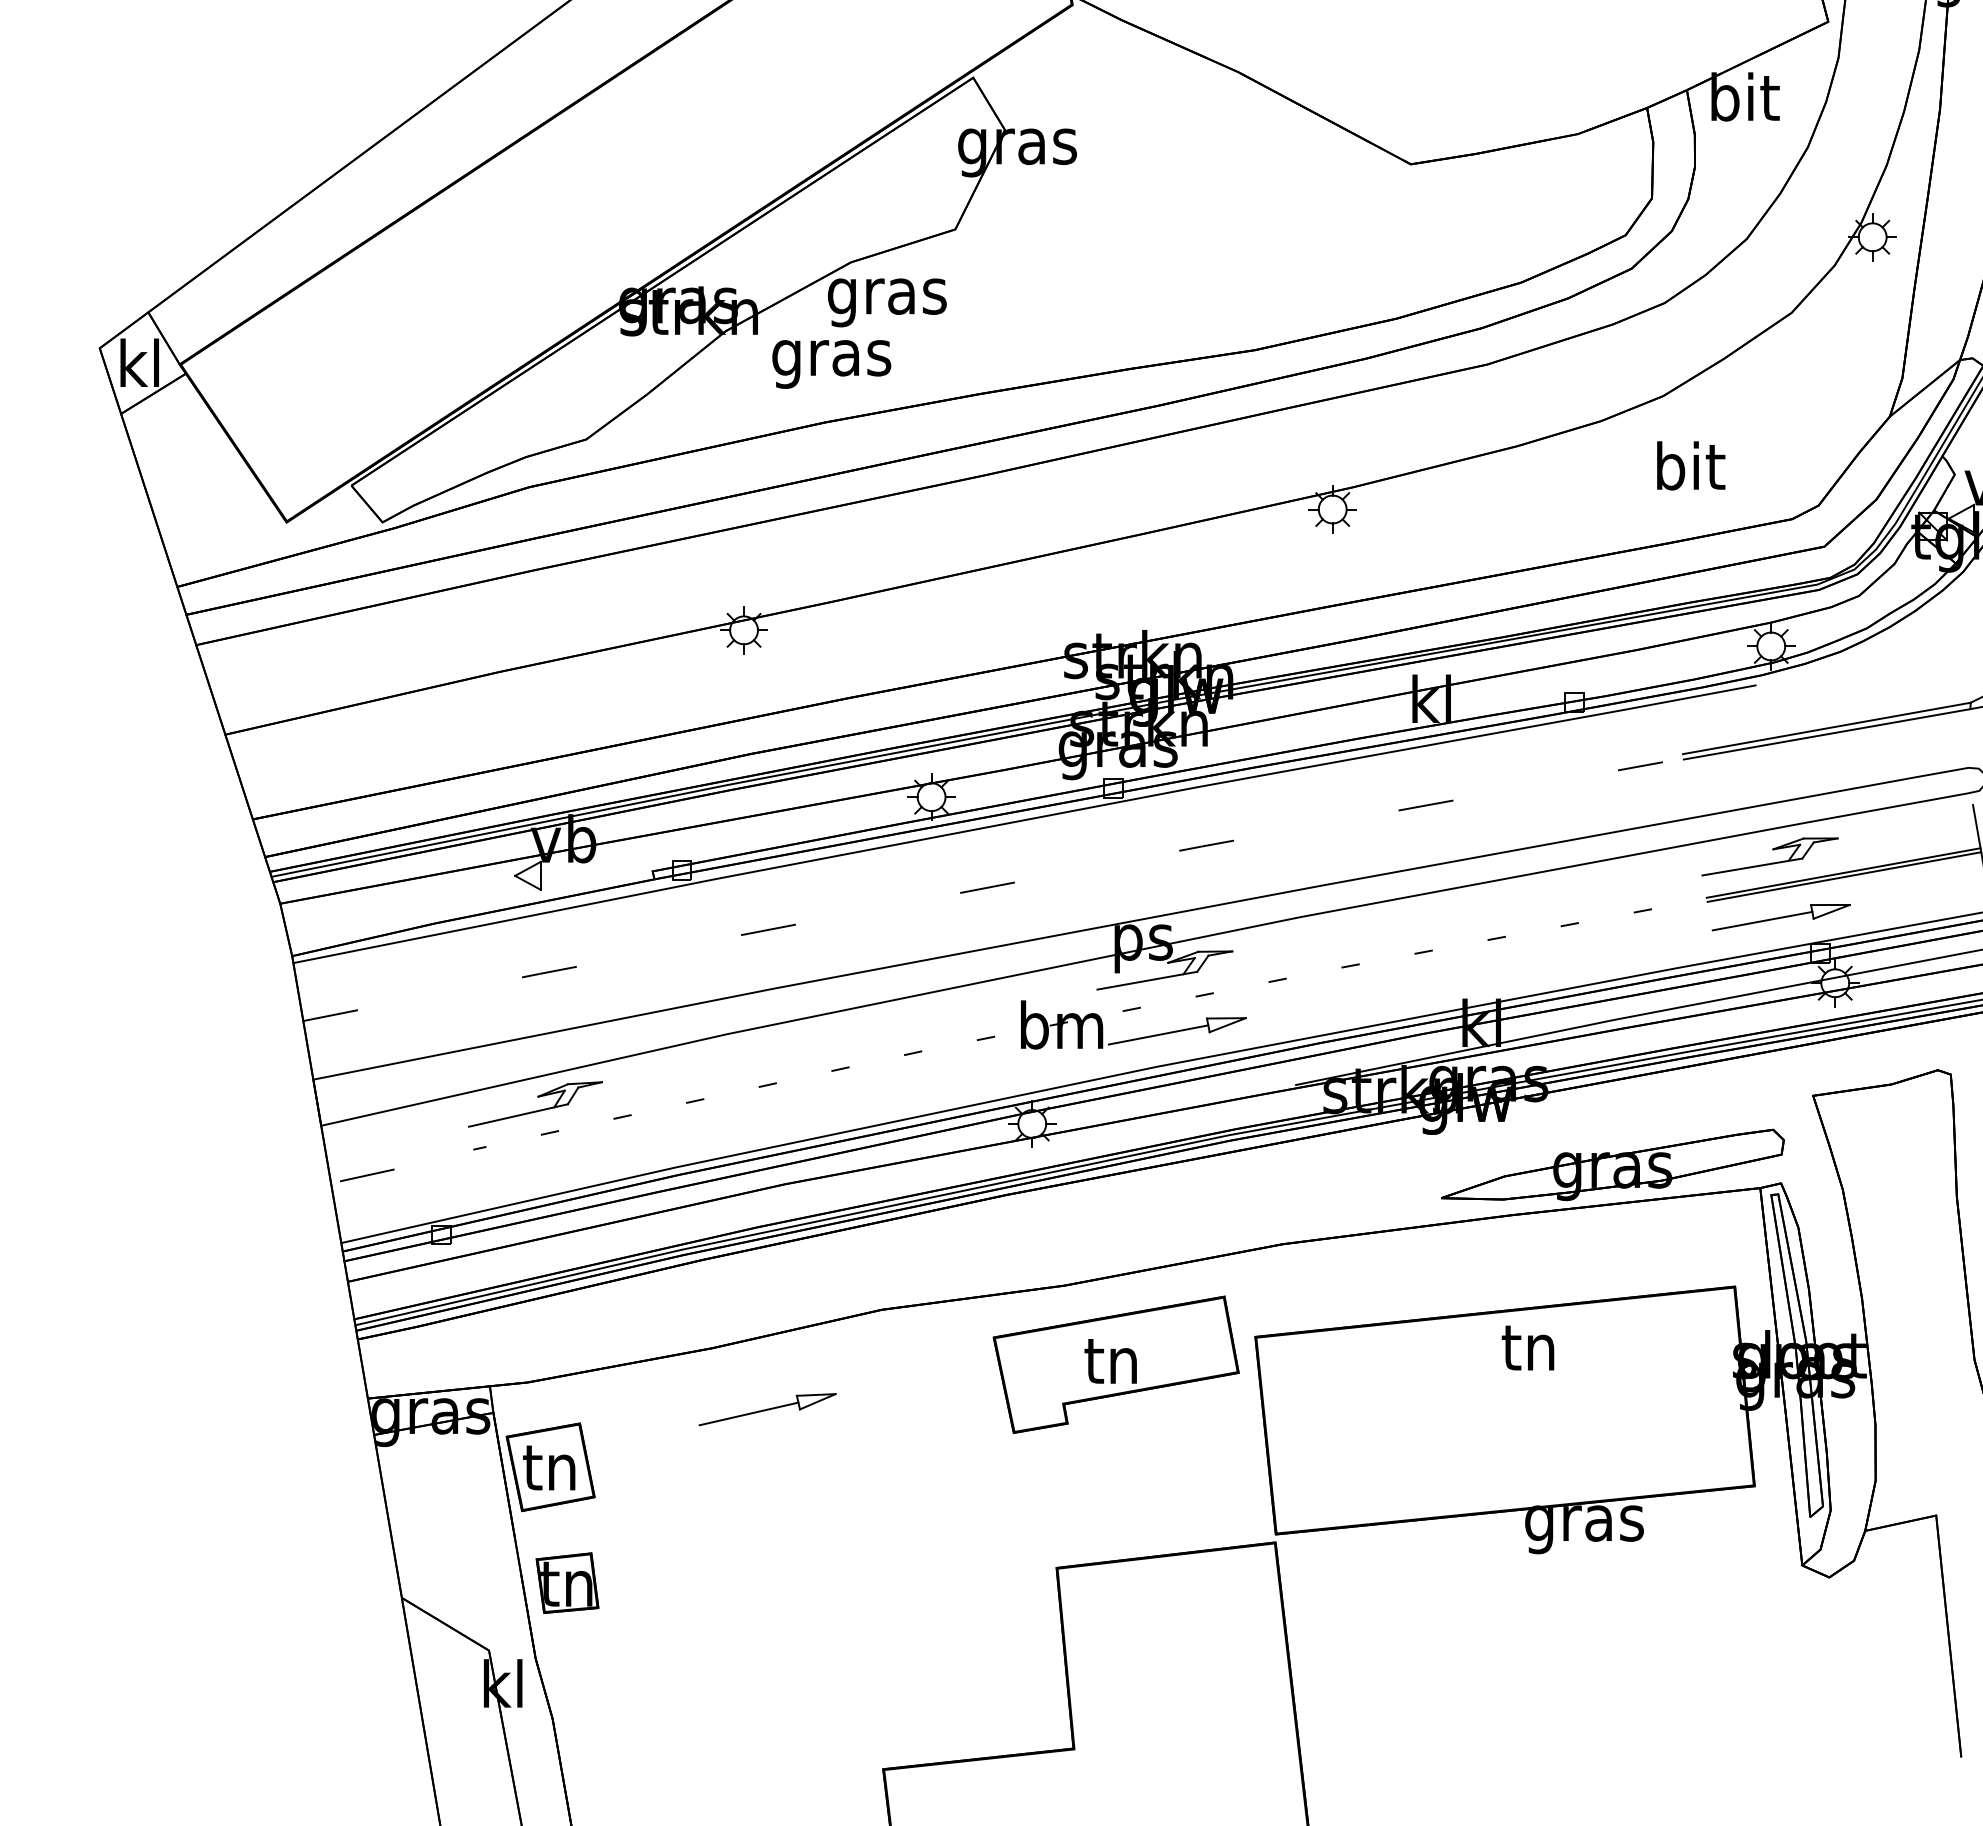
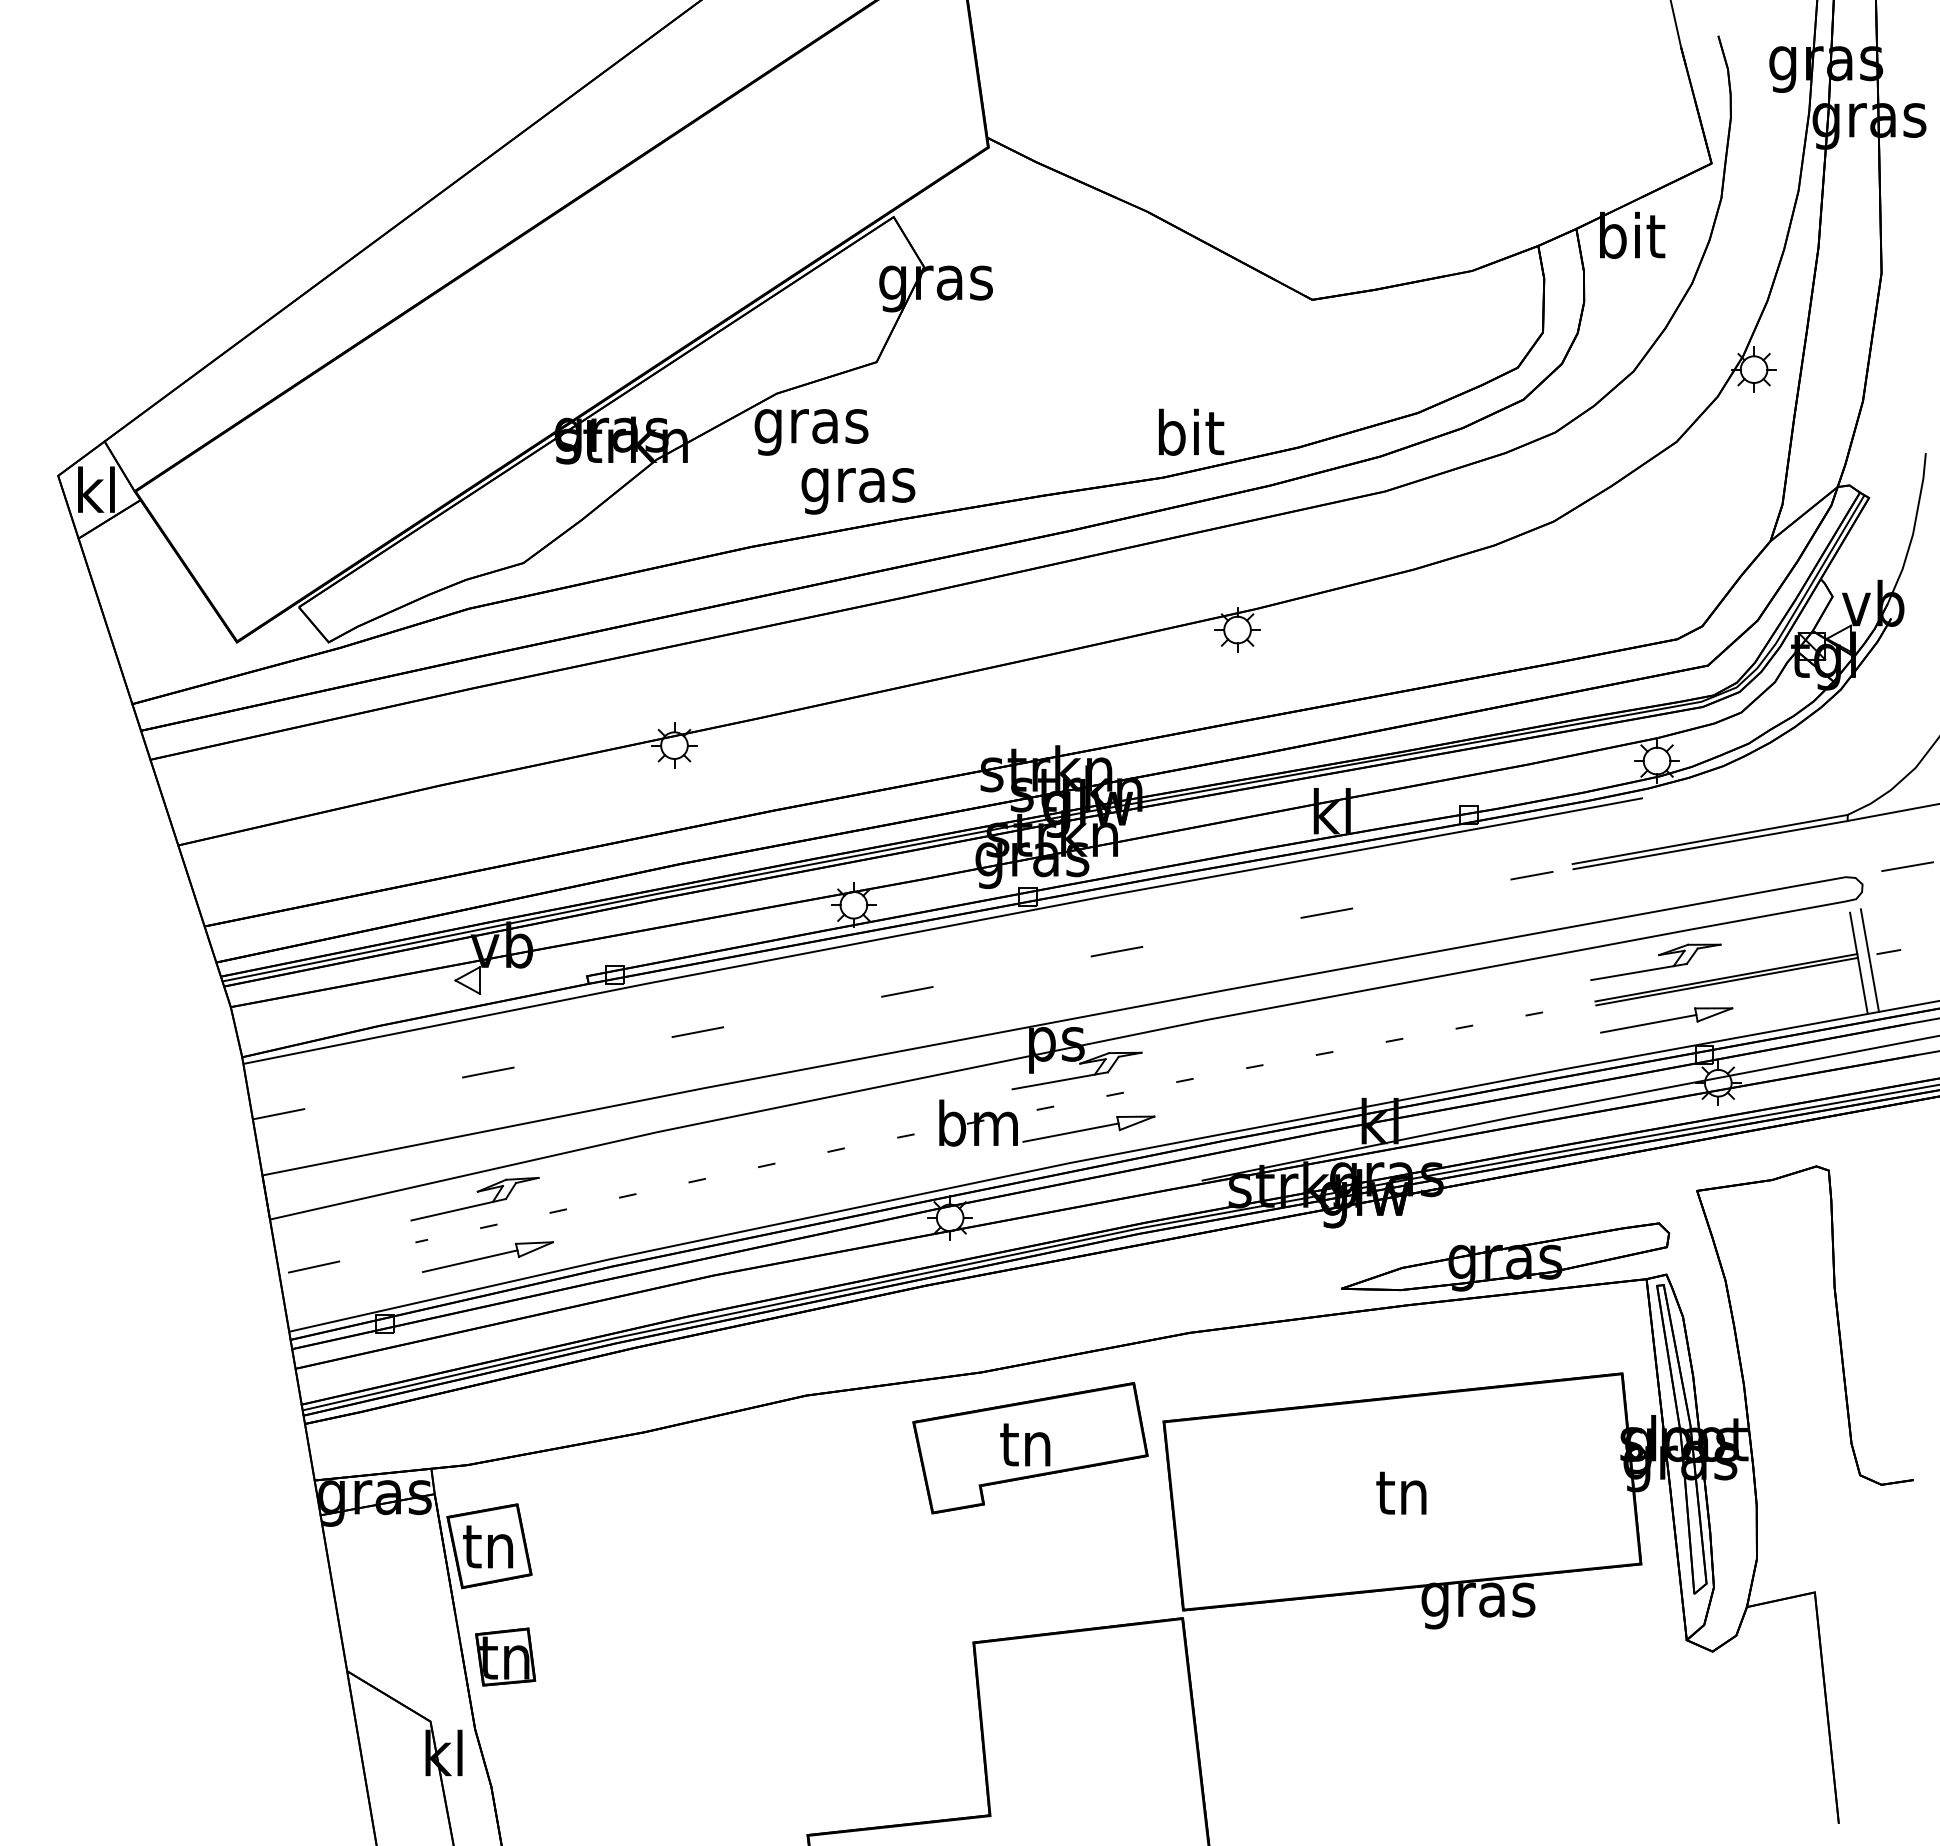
text: (831, 364) -> (858, 491), moved
text: (1691, 465) -> (1191, 431), moved
text: (1528, 1347) -> (1401, 1492), moved
part: (768, 1409) -> (488, 1256), moved

